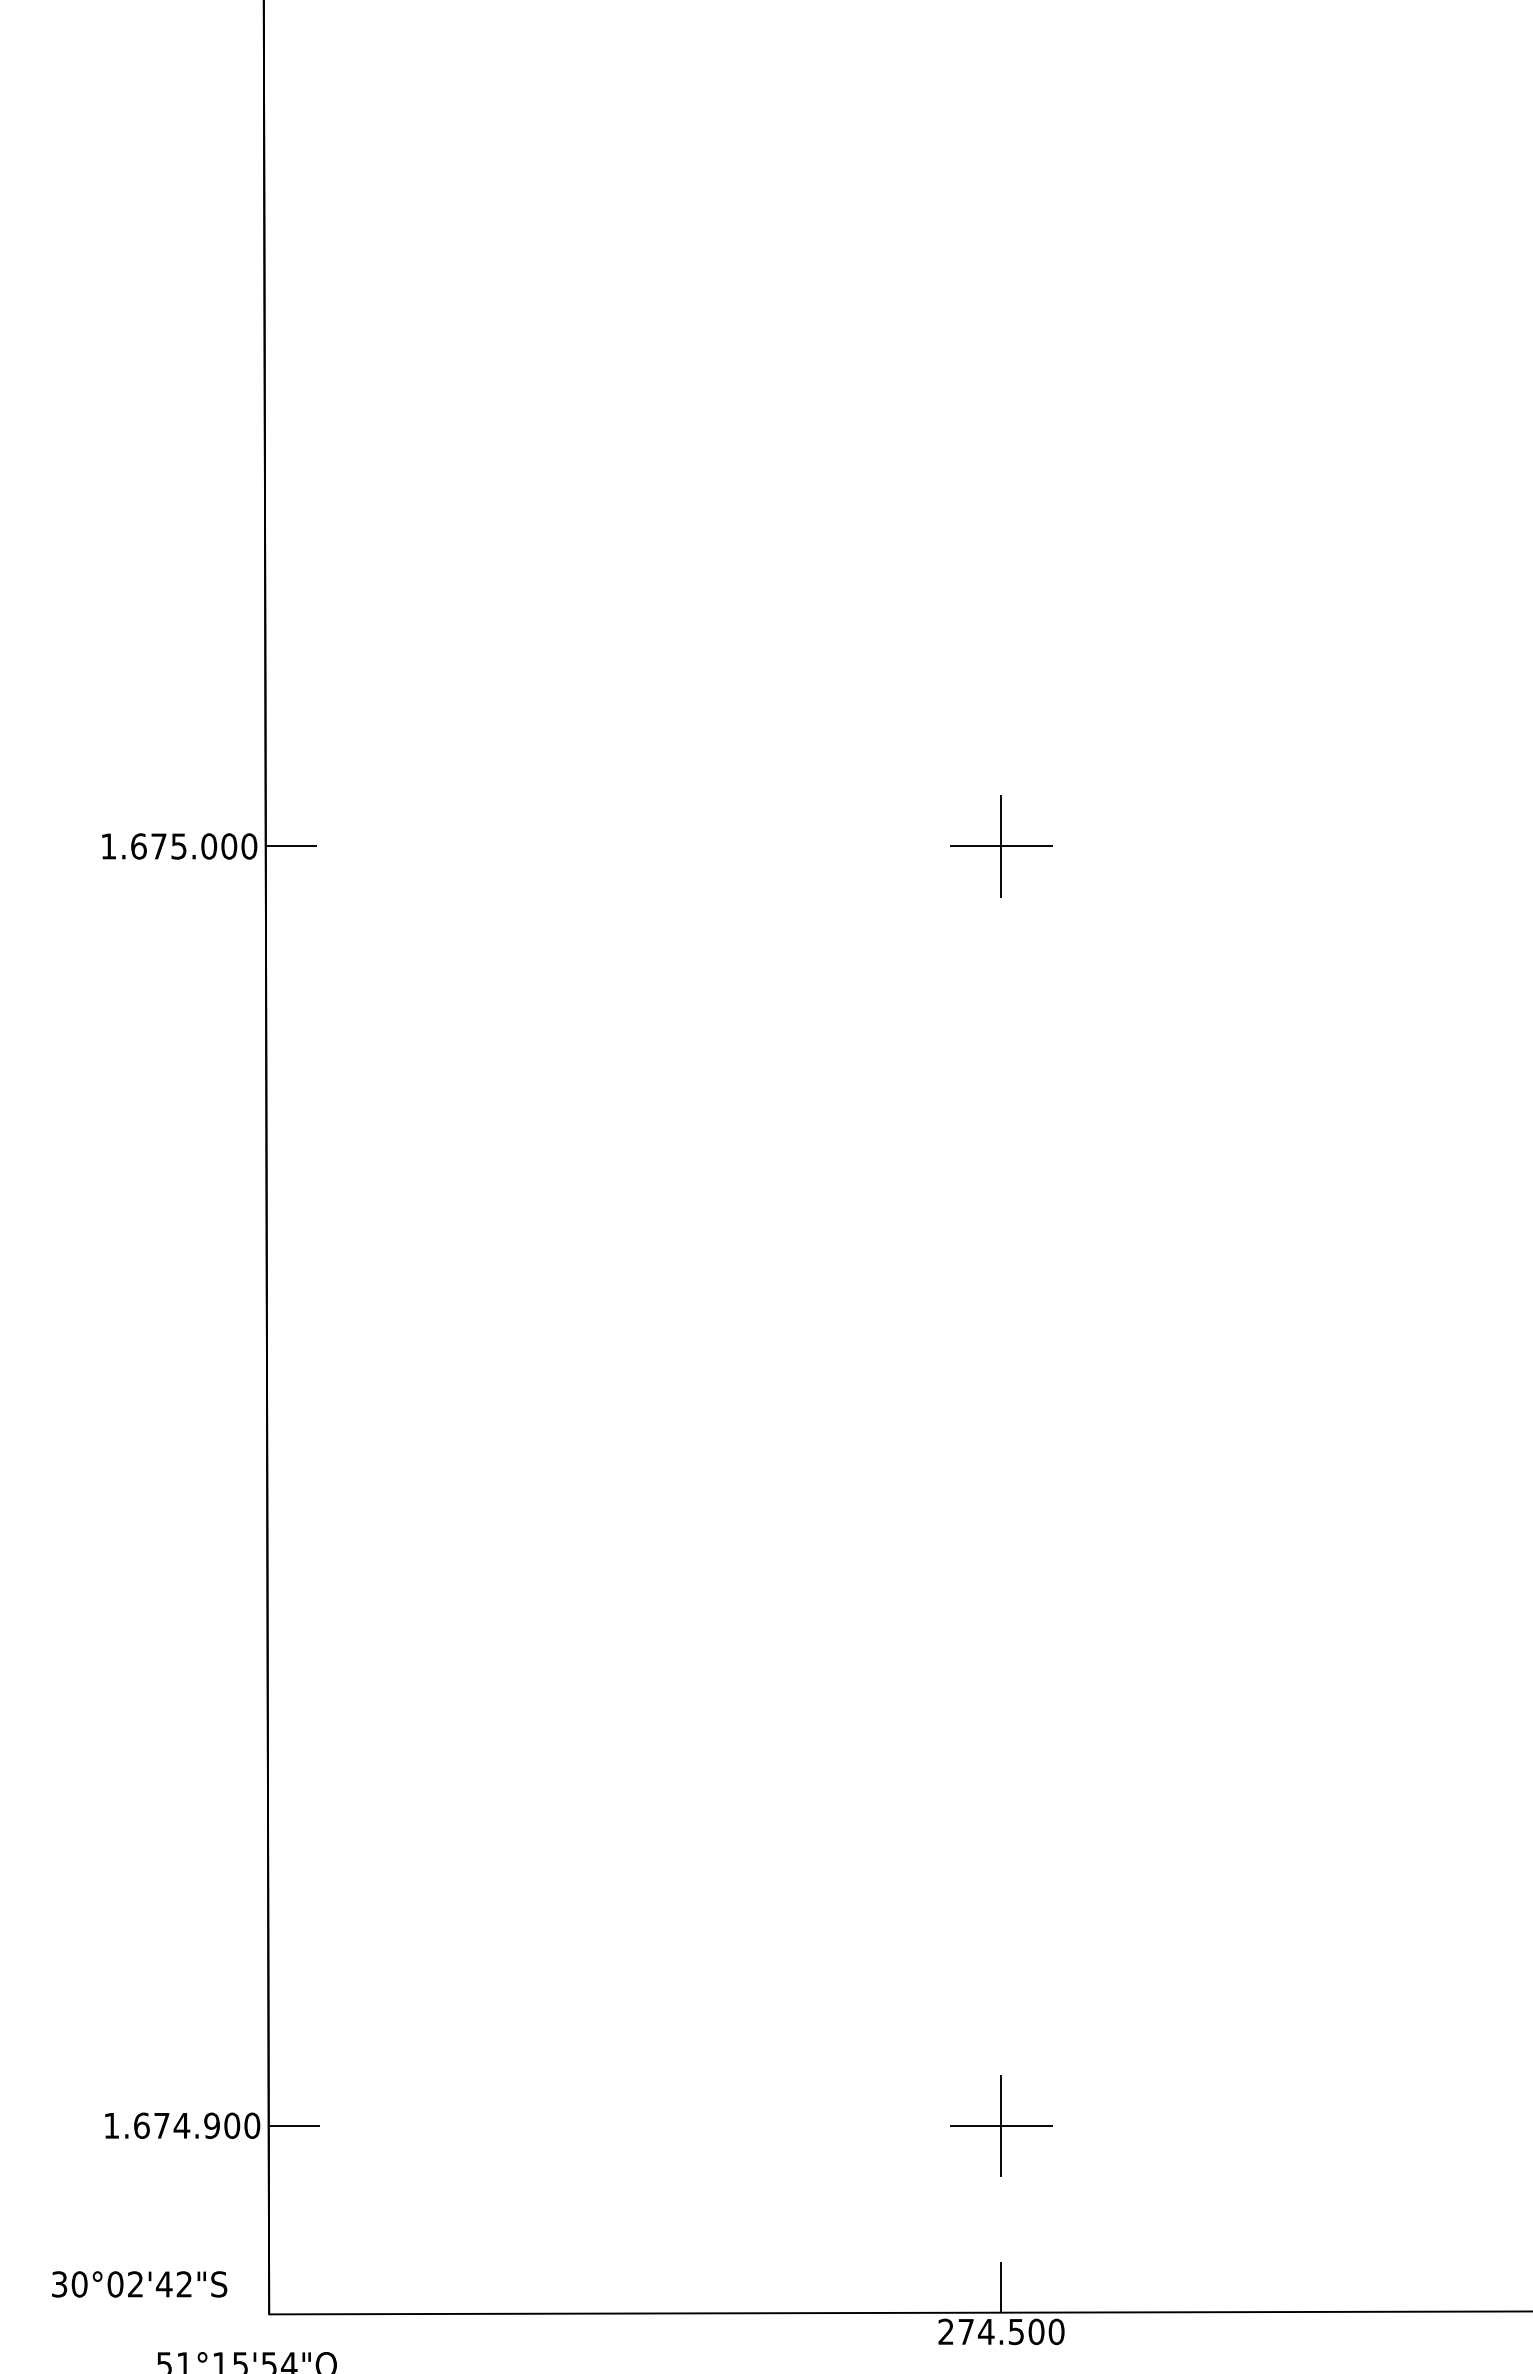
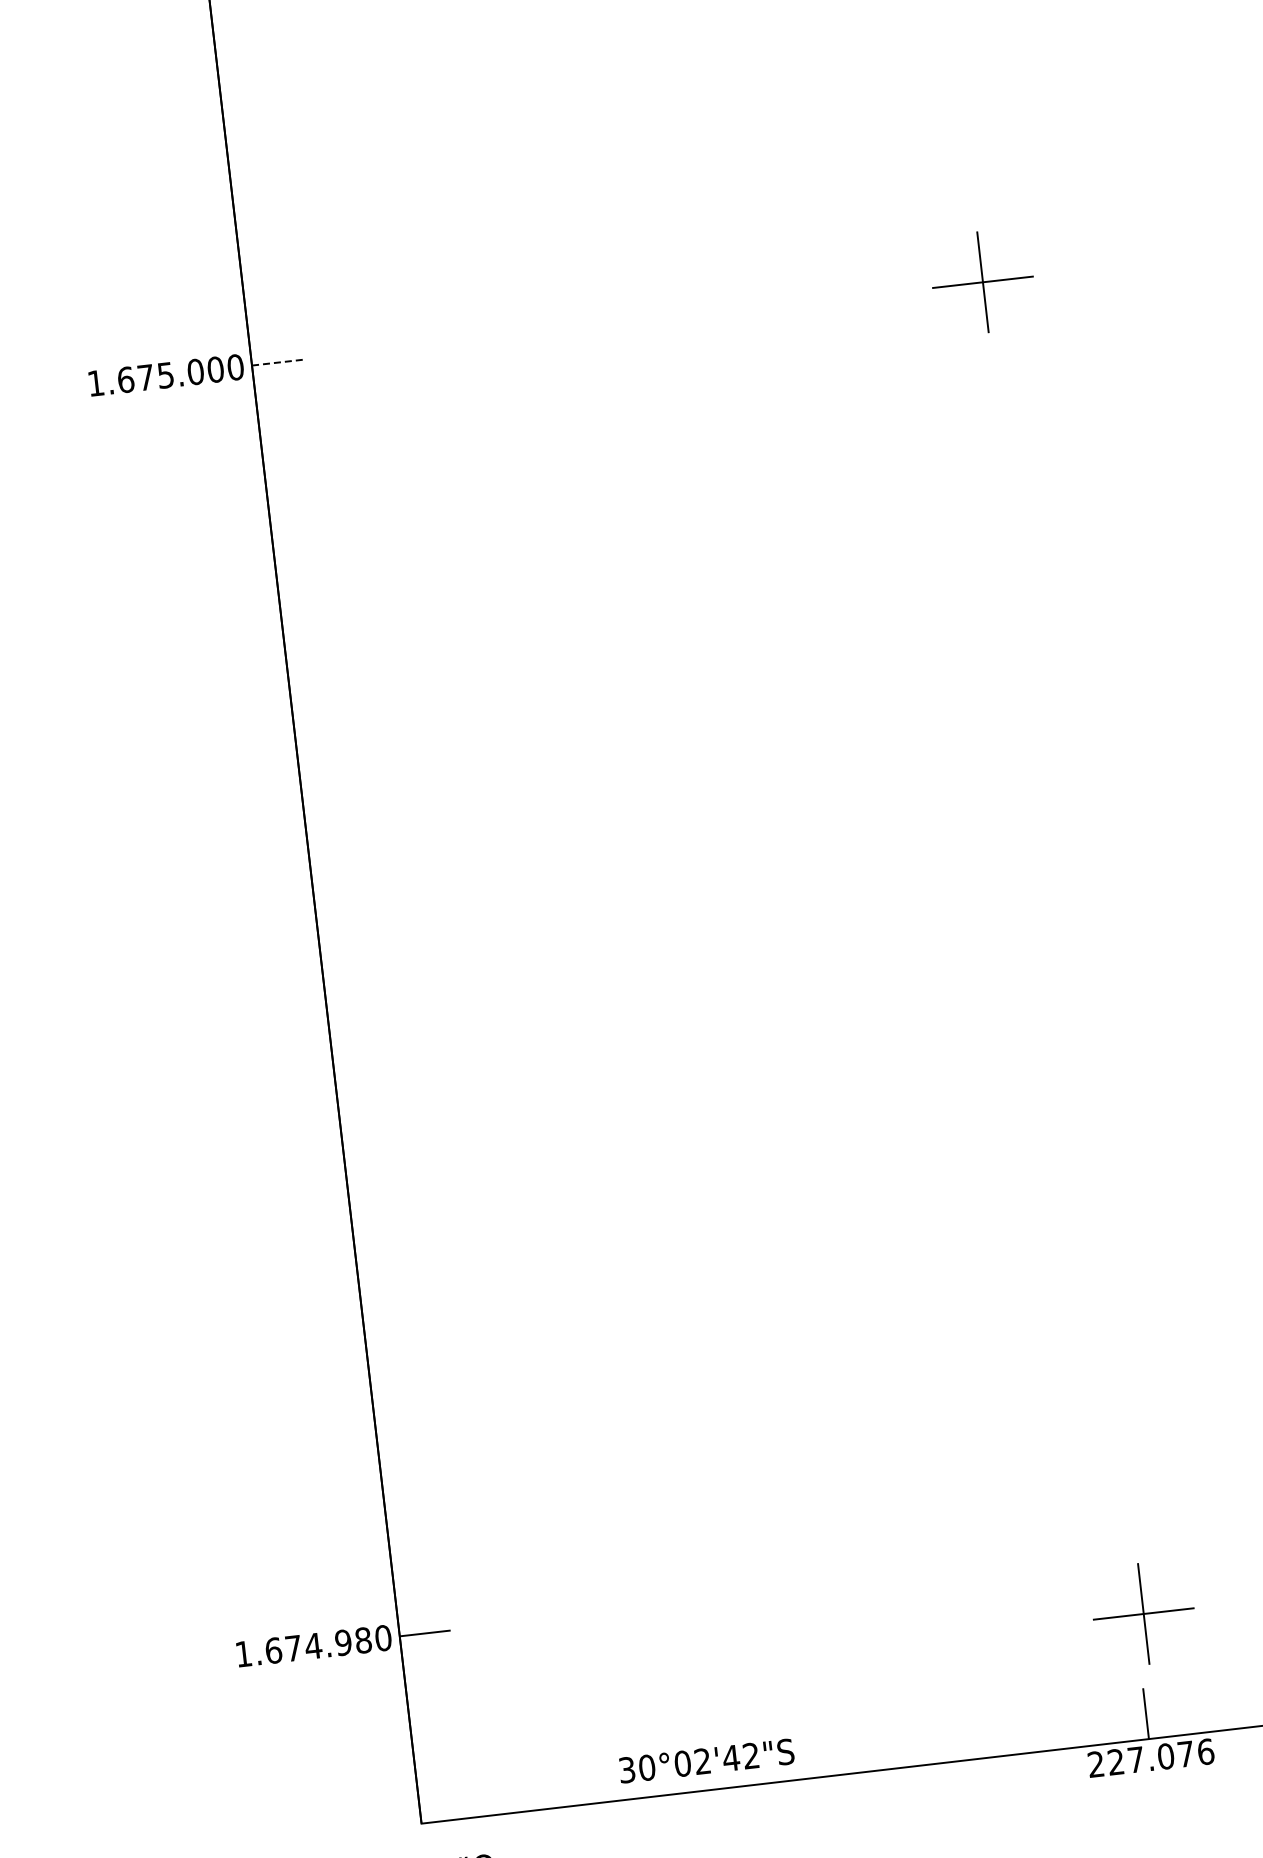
line: (291, 846) -> (277, 362), solid -> dashed
text: (232, 2125) -> (363, 1640), 1.674.900 -> 1.674.980
part: (1001, 2125) -> (1143, 1613), moved
text: (139, 2284) -> (706, 1761), moved
text: (1011, 2331) -> (1161, 1756), 274.500 -> 227.076

